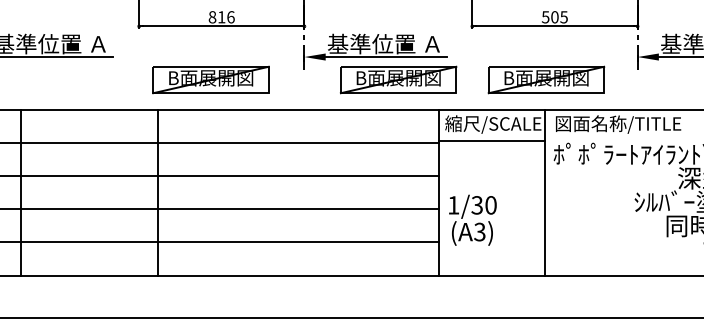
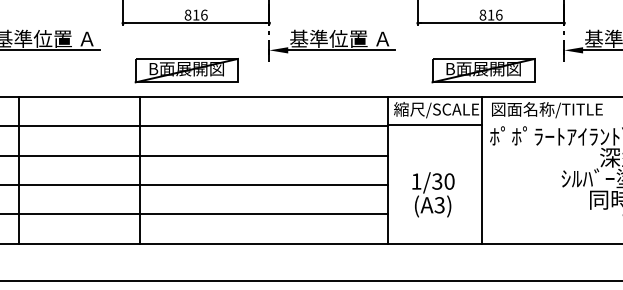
text: (554, 16) -> (490, 14), 505 -> 816
part: (398, 79) -> (352, 70), removed
text: (472, 219) -> (433, 194), moved

